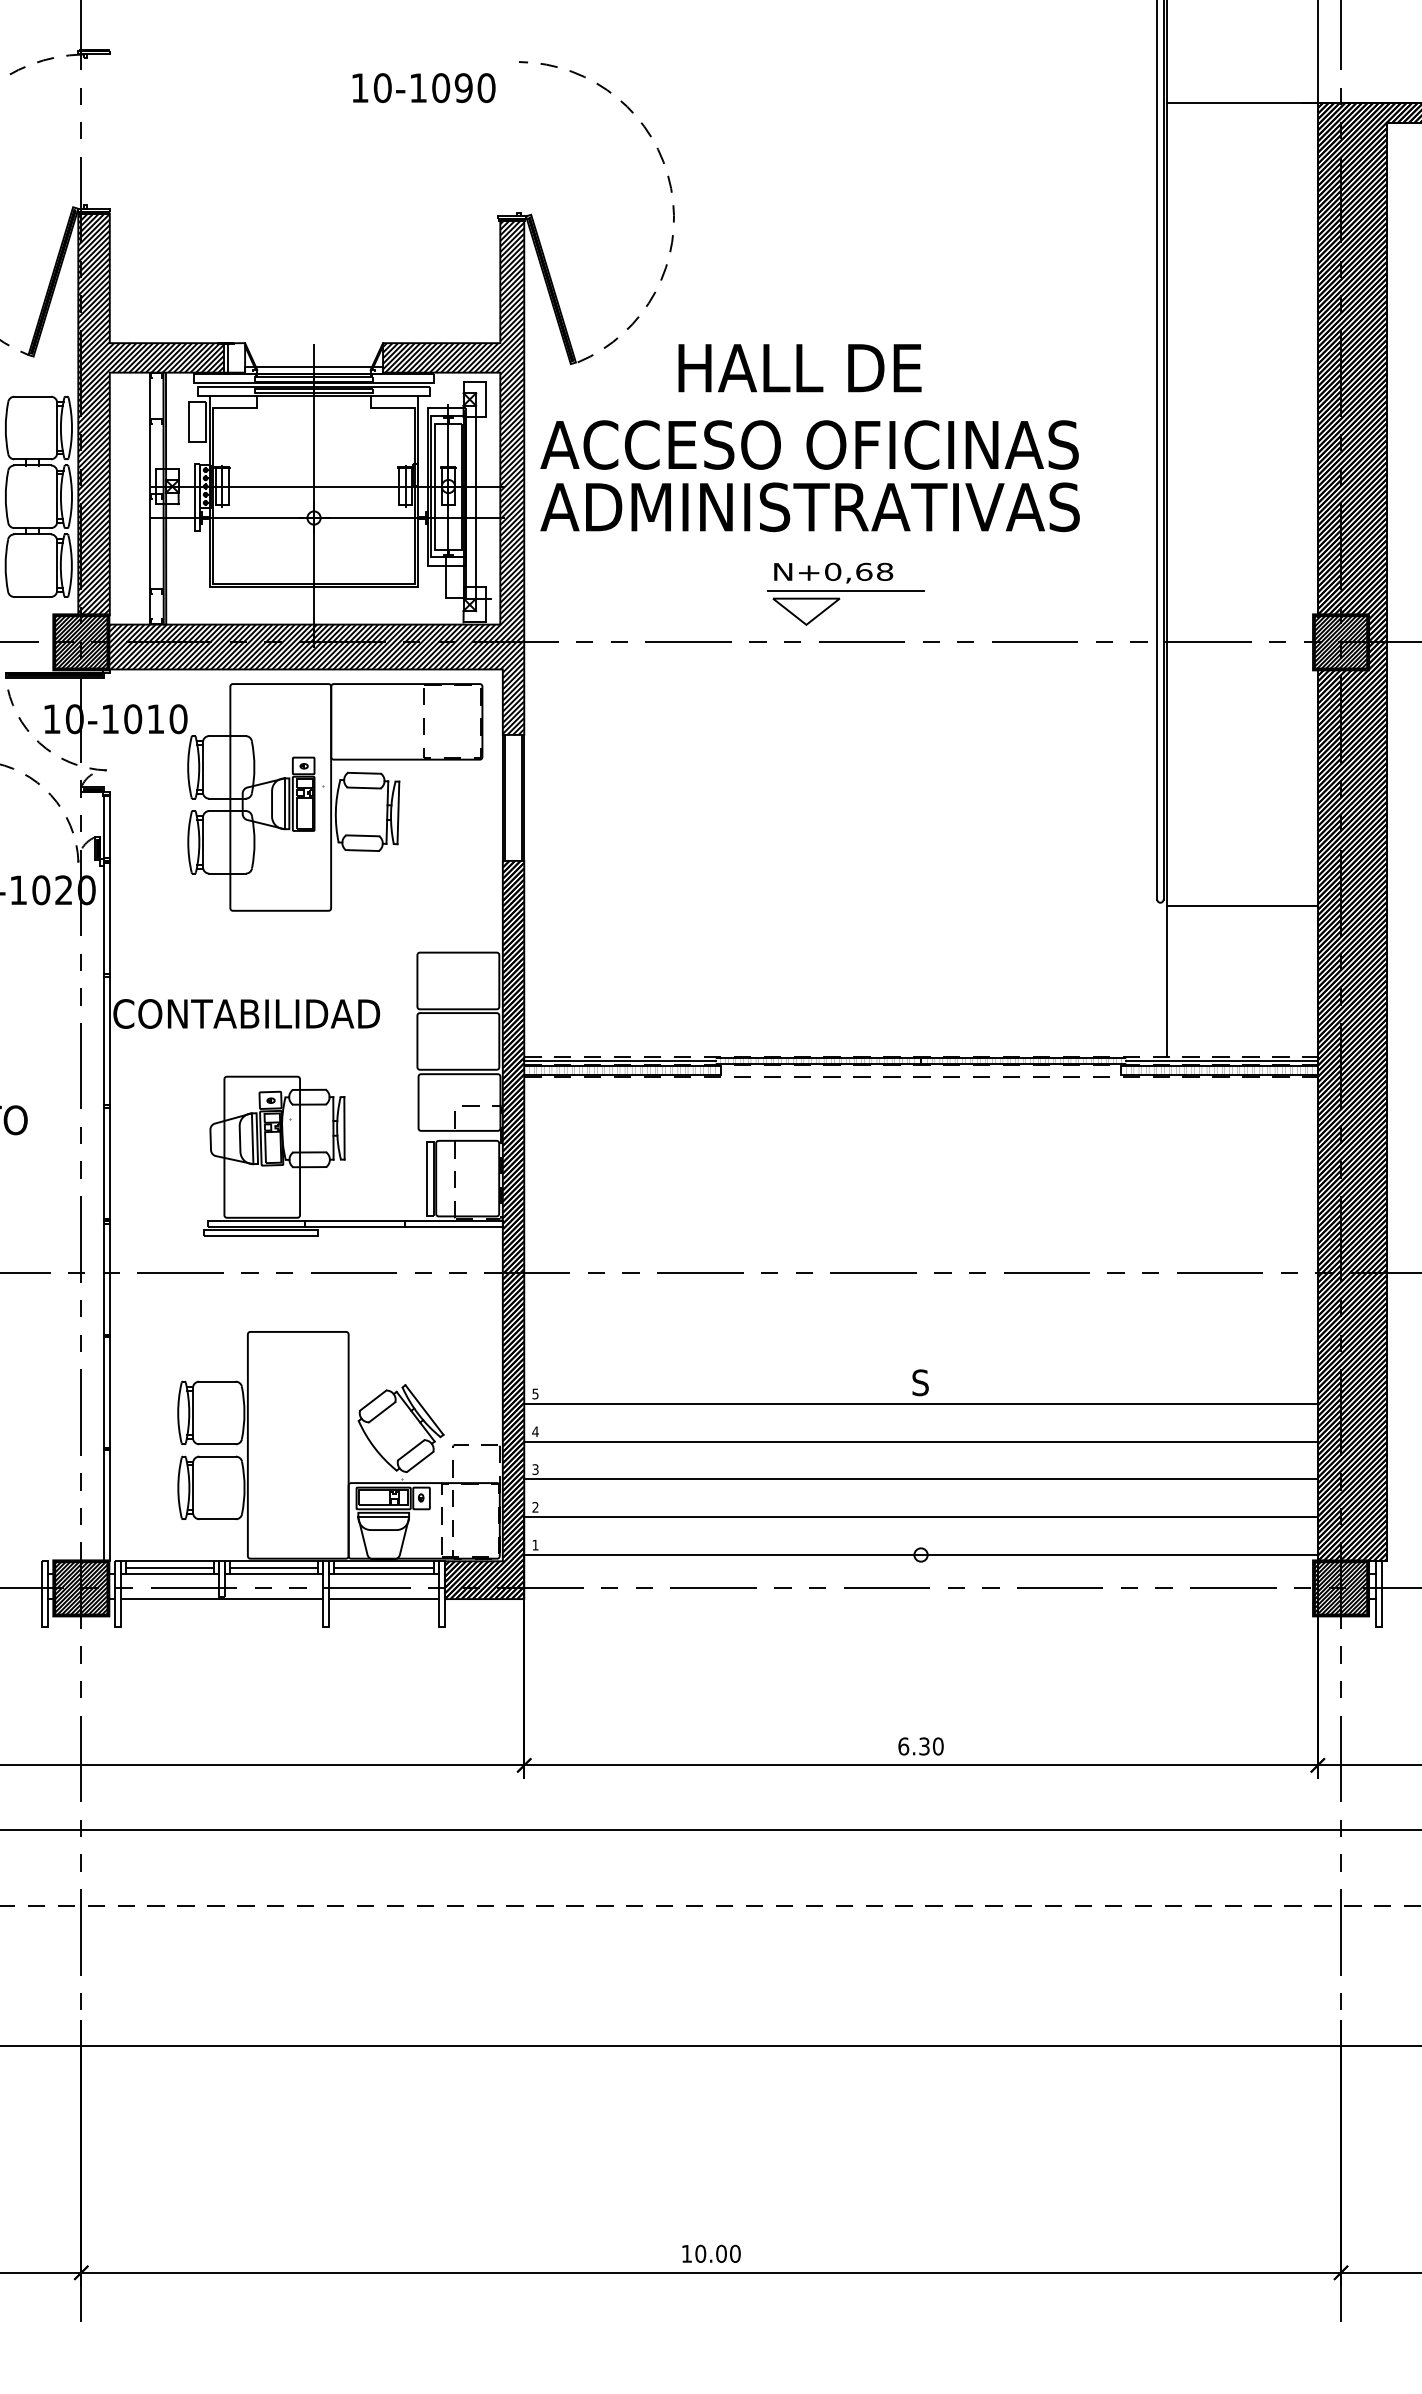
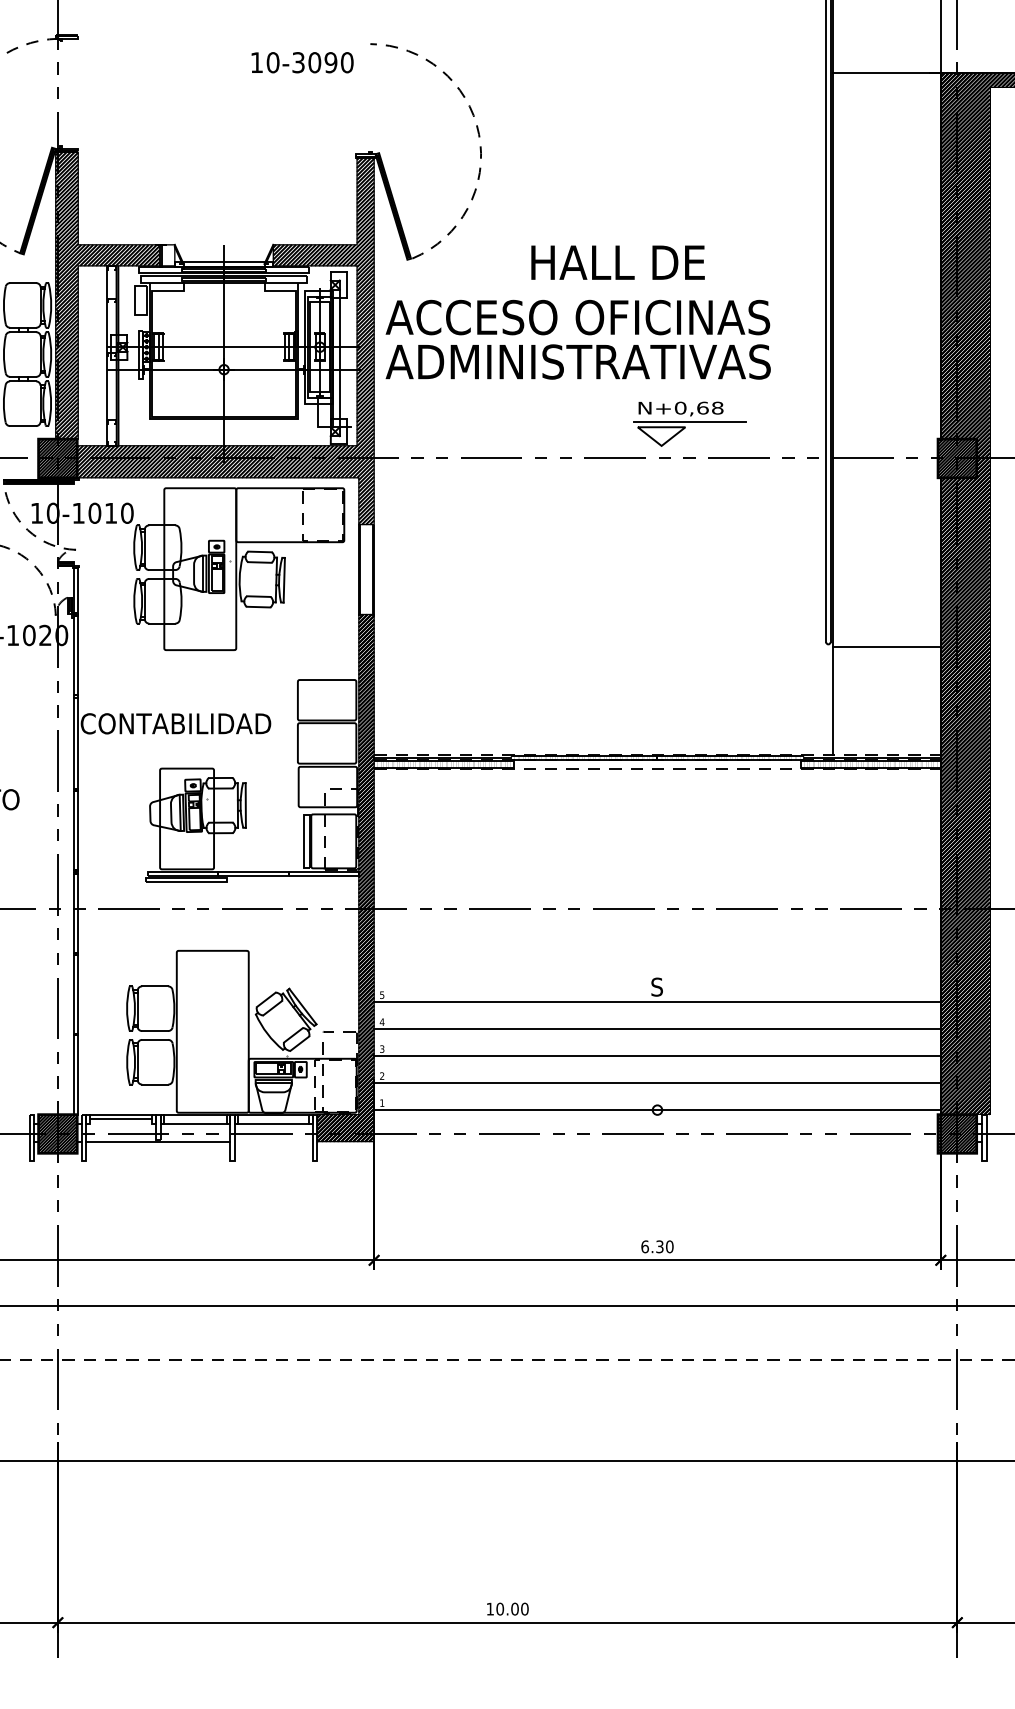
text: (418, 87) -> (298, 62), 10-1090 -> 10-3090
text: (799, 367) -> (617, 262), moved
part: (845, 593) -> (689, 423), moved
line: (274, 1568) -> (195, 1119), removed
line: (383, 1568) -> (273, 1119), removed
line: (169, 1573) -> (120, 1123), removed
line: (383, 1598) -> (273, 1141), removed

